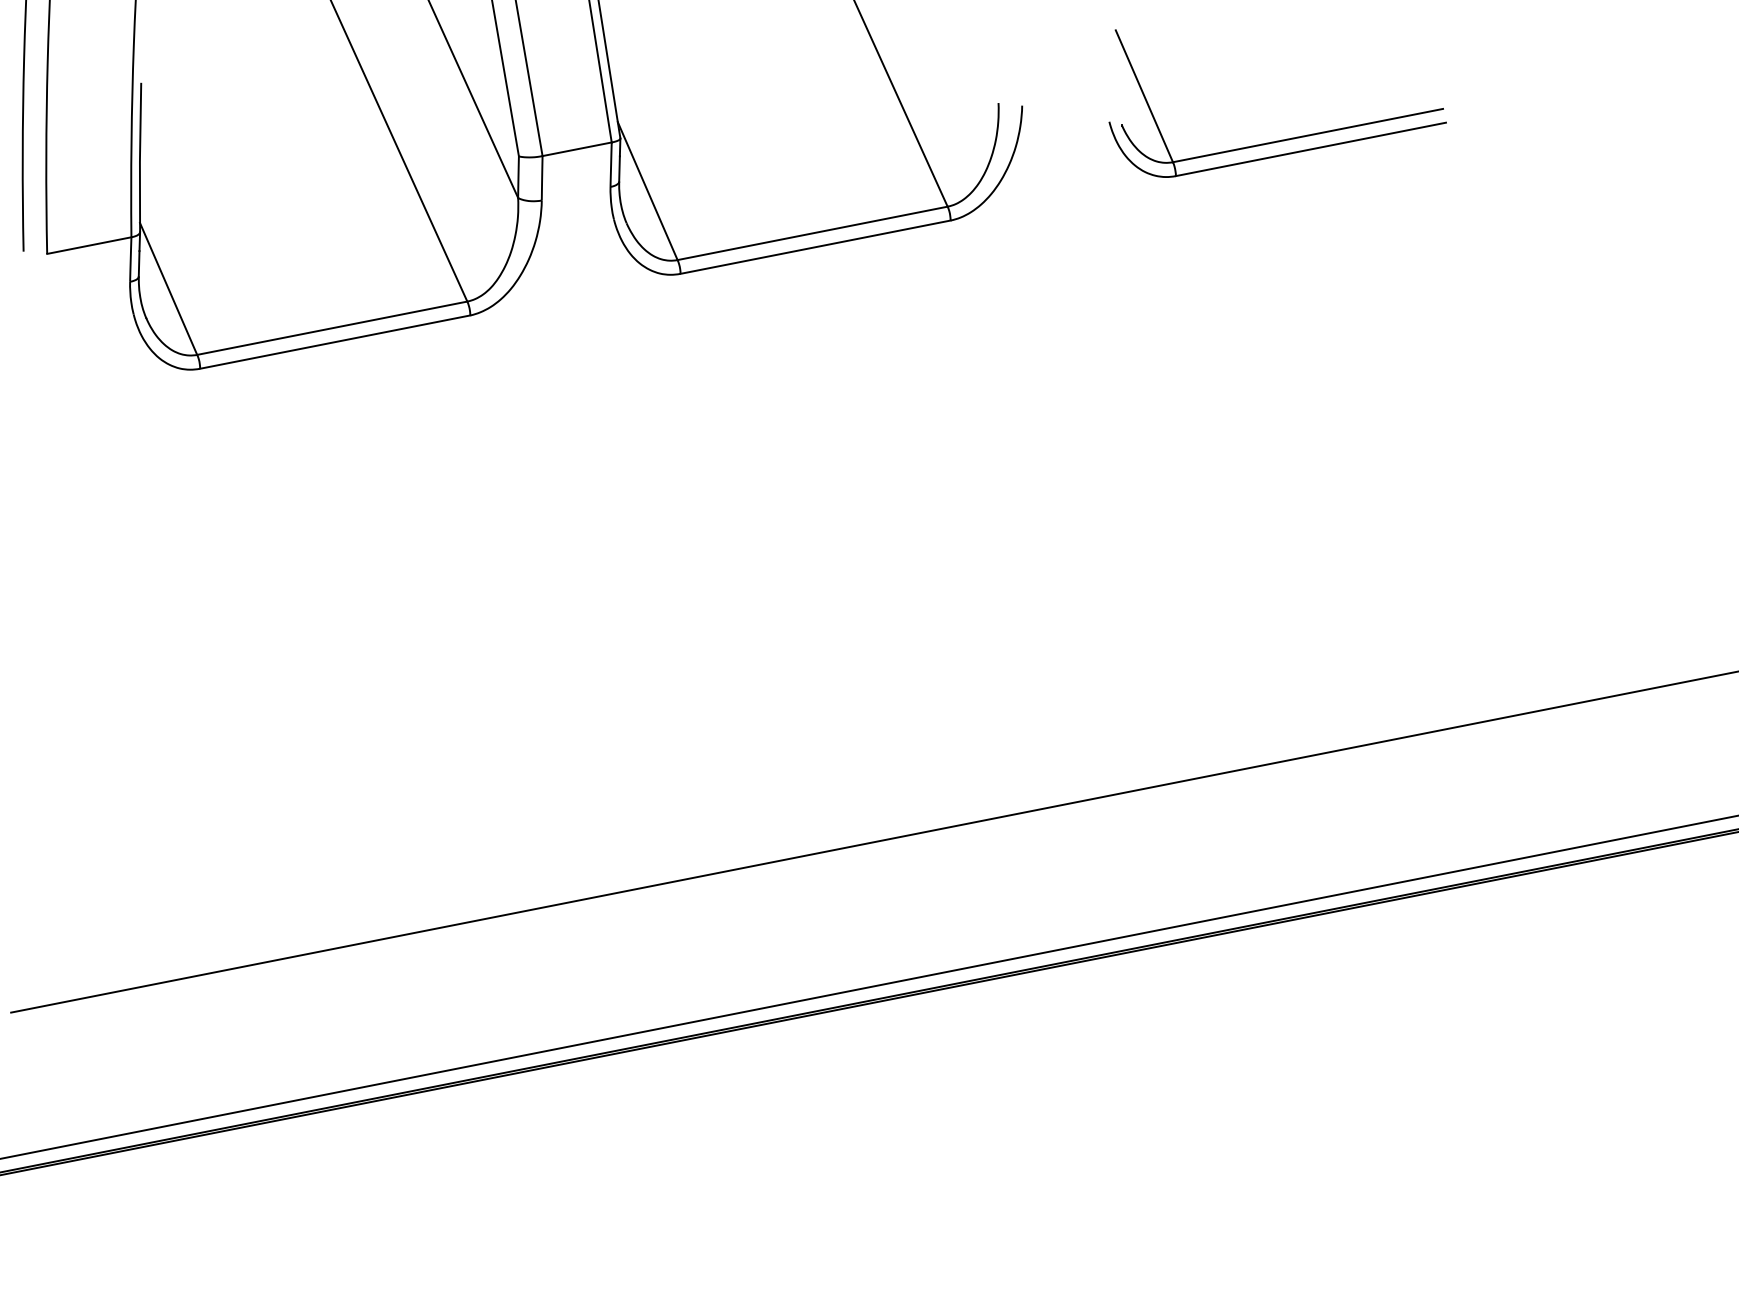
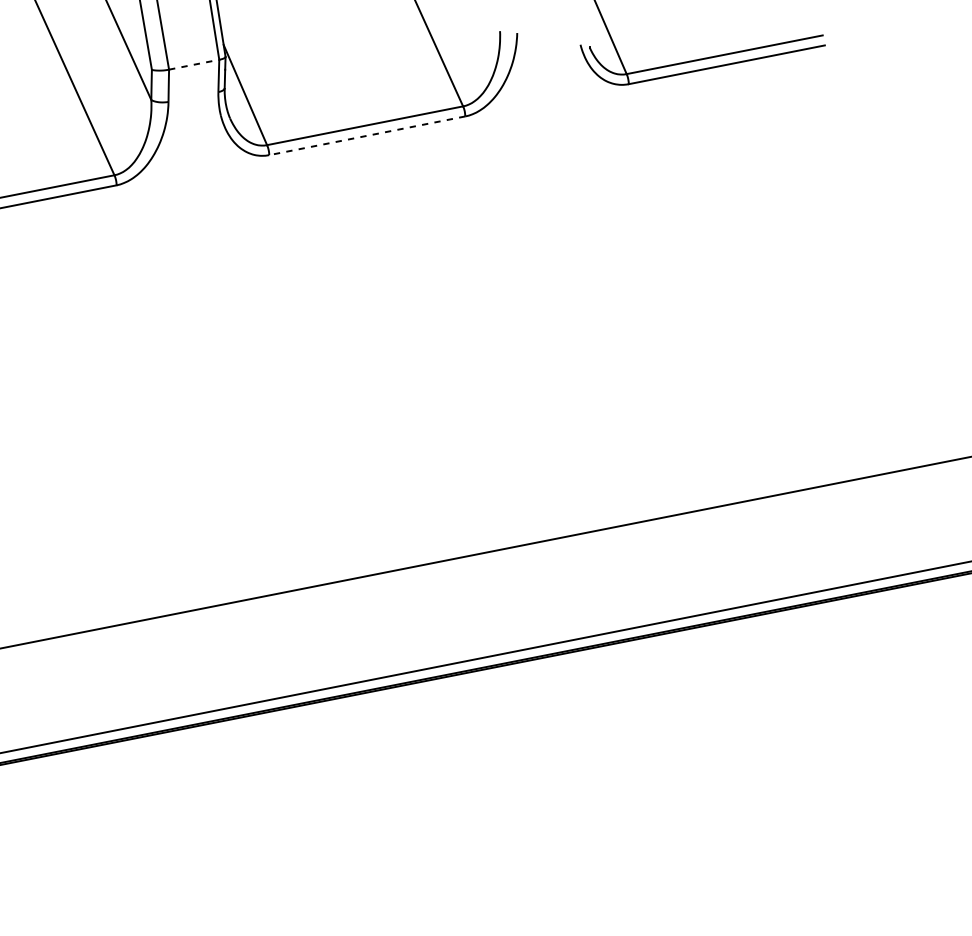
line: (577, 149) -> (194, 64), solid -> dashed
line: (815, 247) -> (367, 136), solid -> dashed

